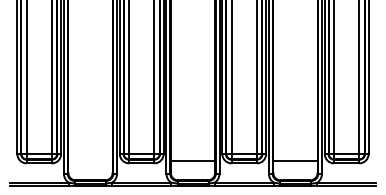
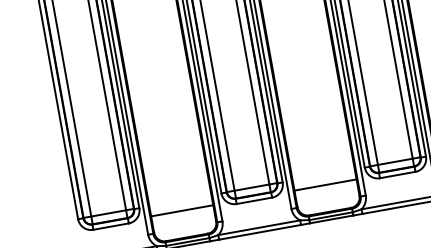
line: (90, 161) -> (182, 211), added

